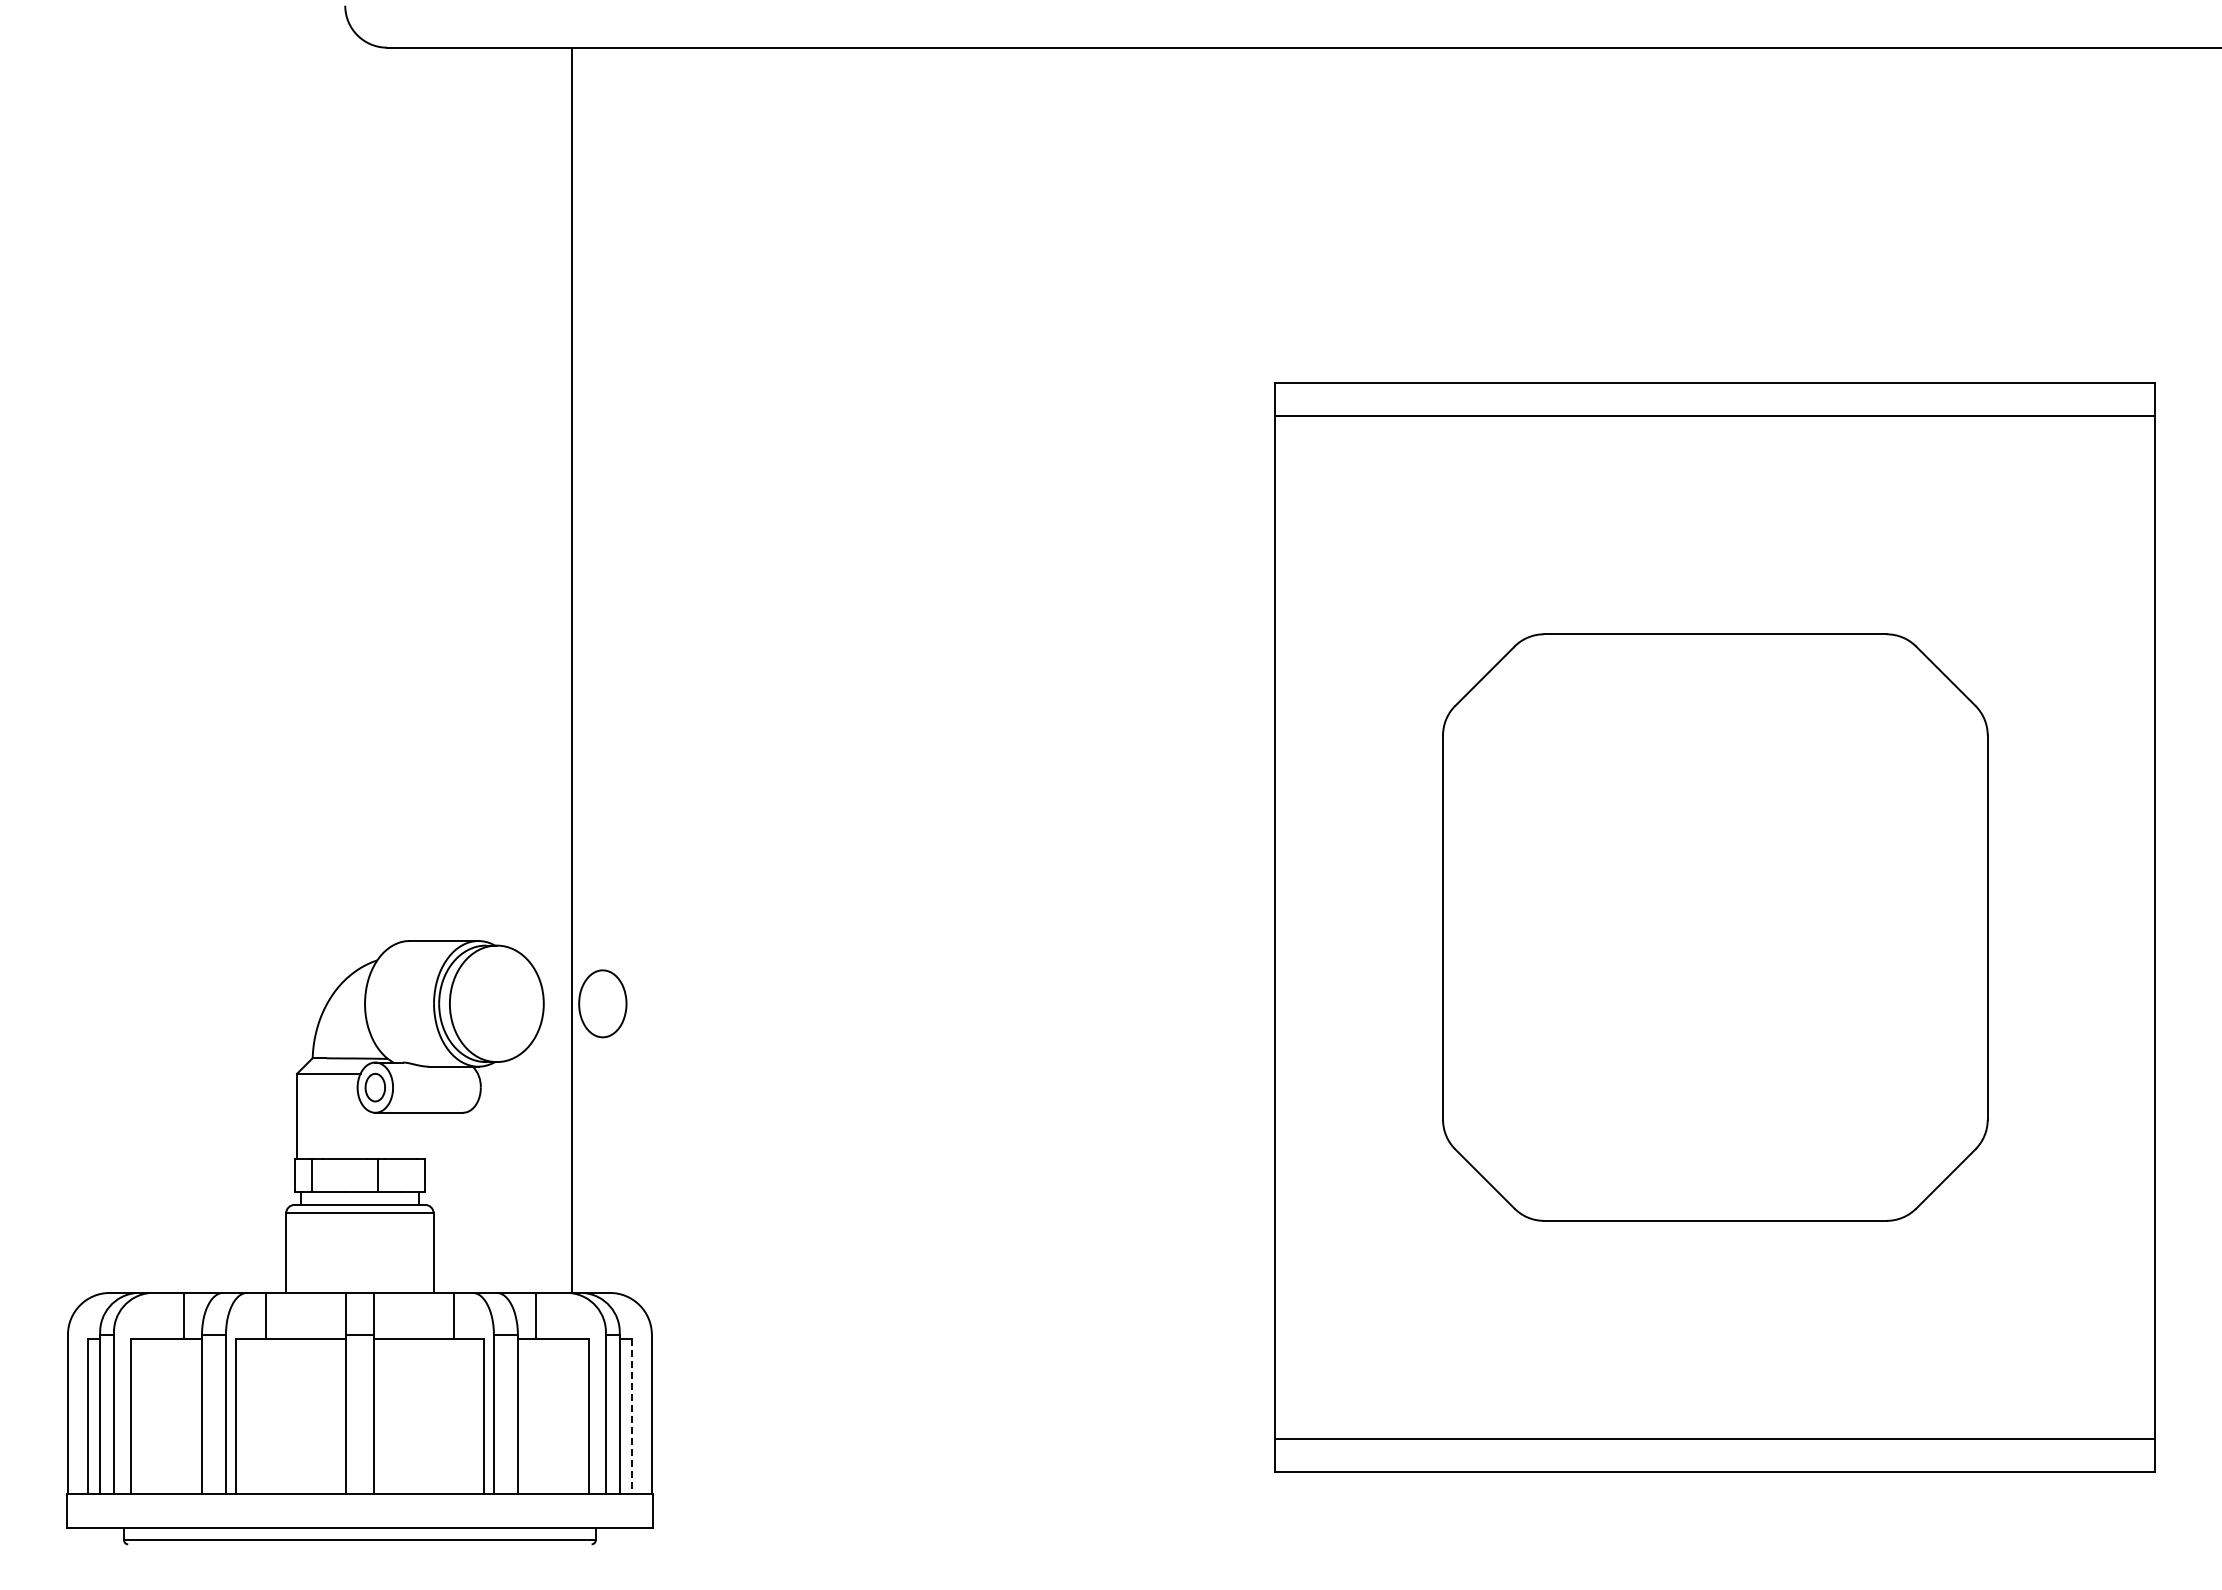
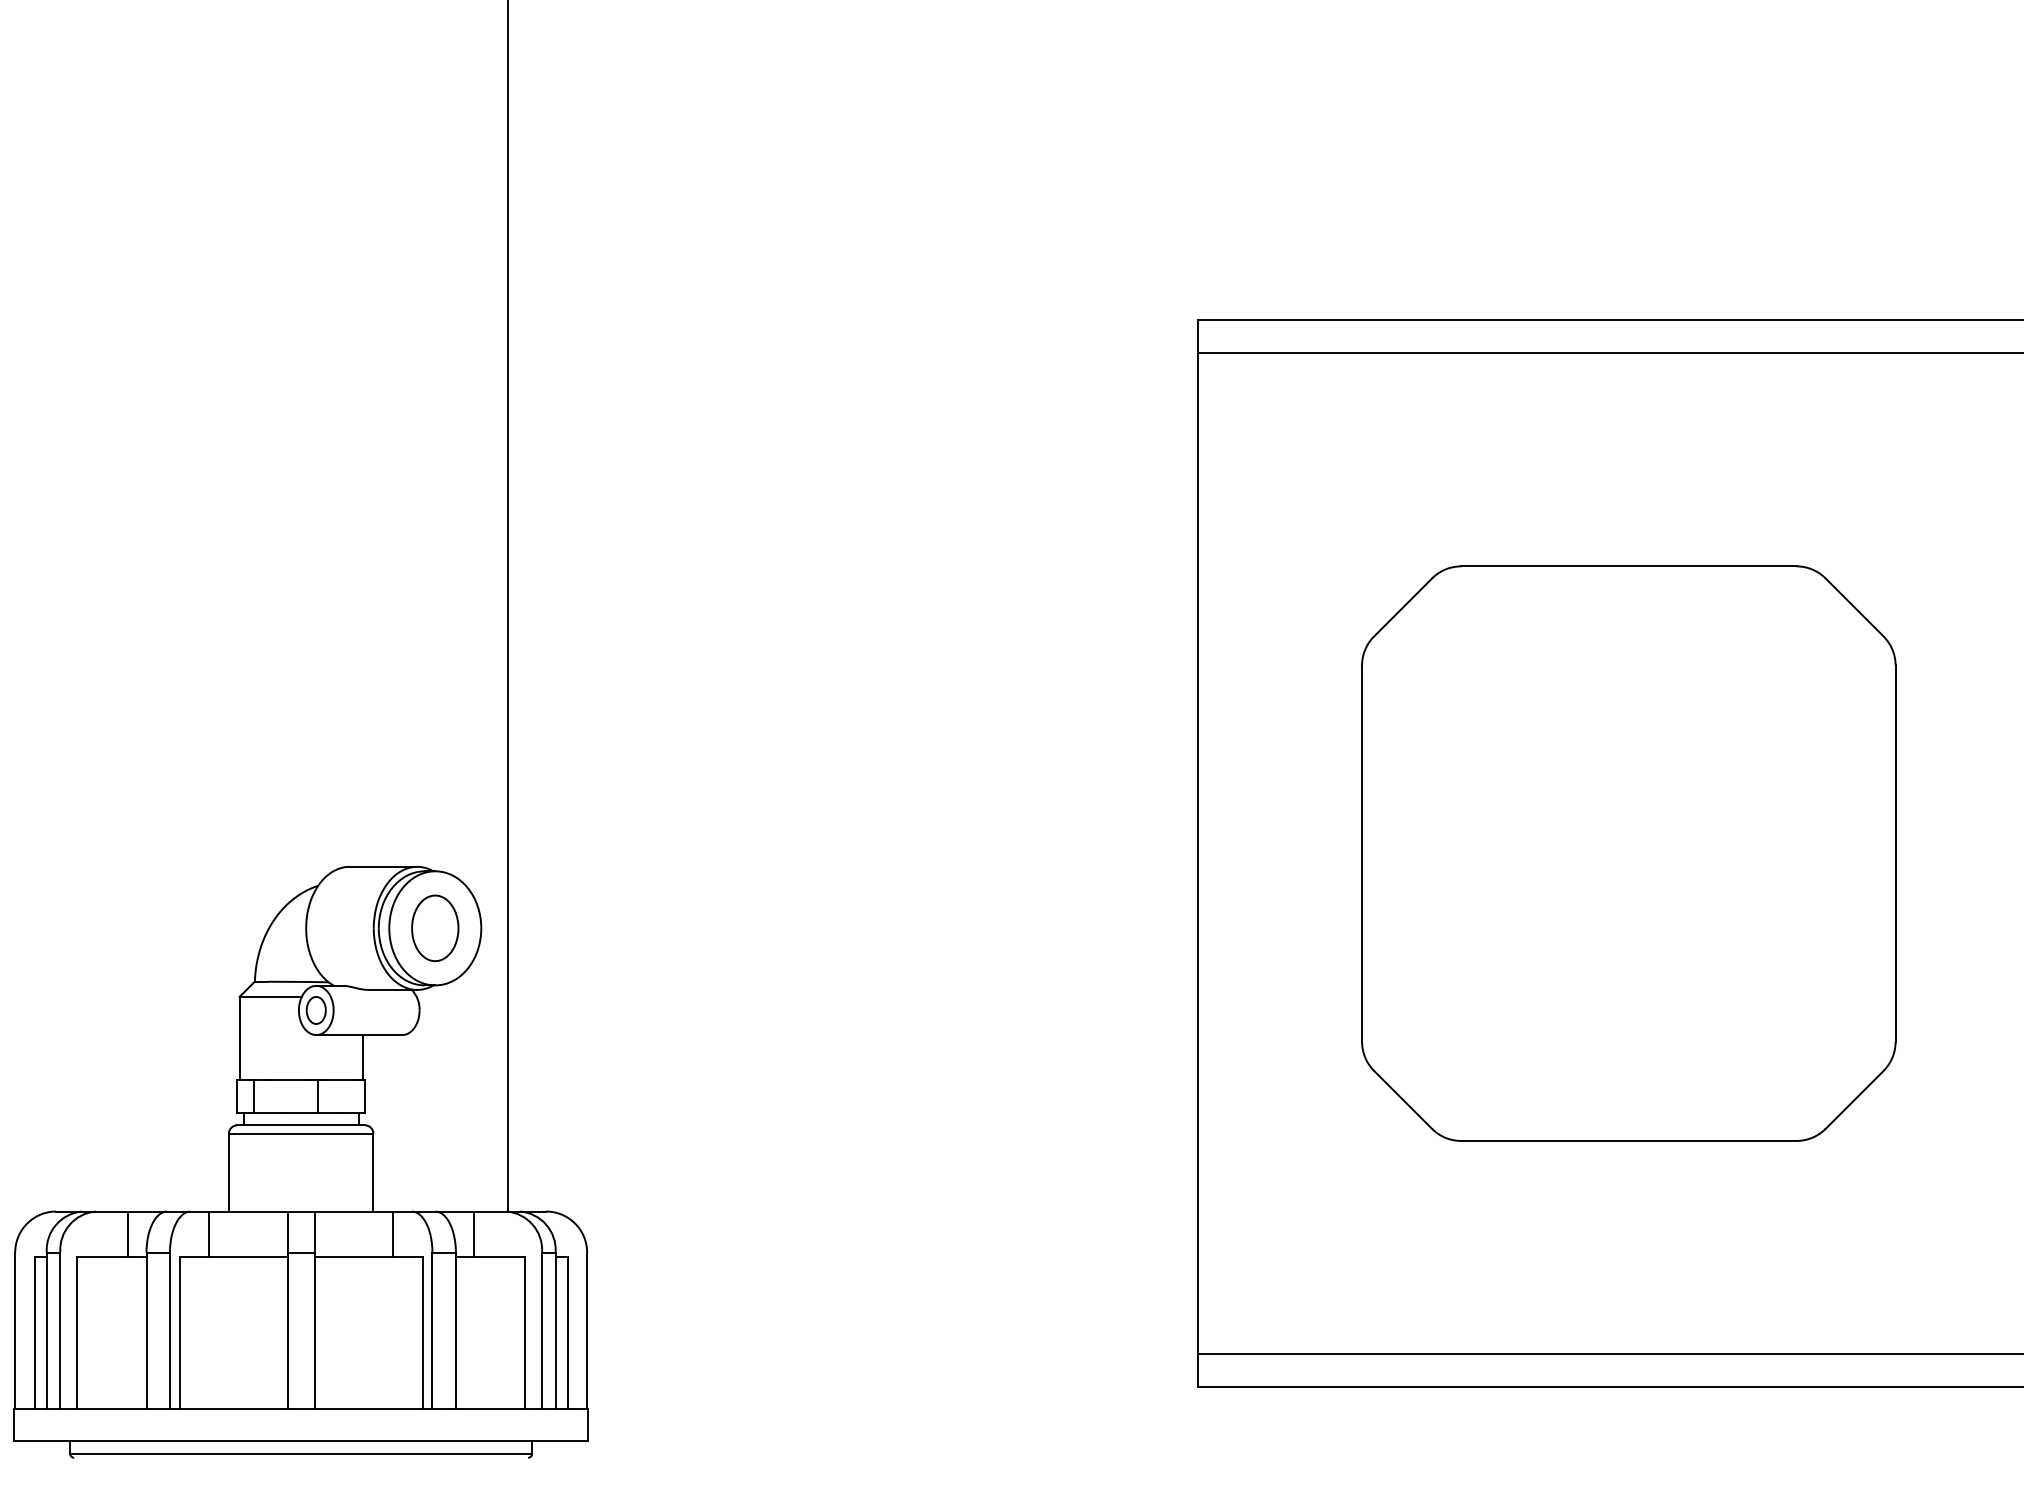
part: (602, 1003) -> (434, 928), moved
line: (422, 1135) -> (362, 1057), added
line: (631, 1416) -> (567, 1332), dashed -> solid

